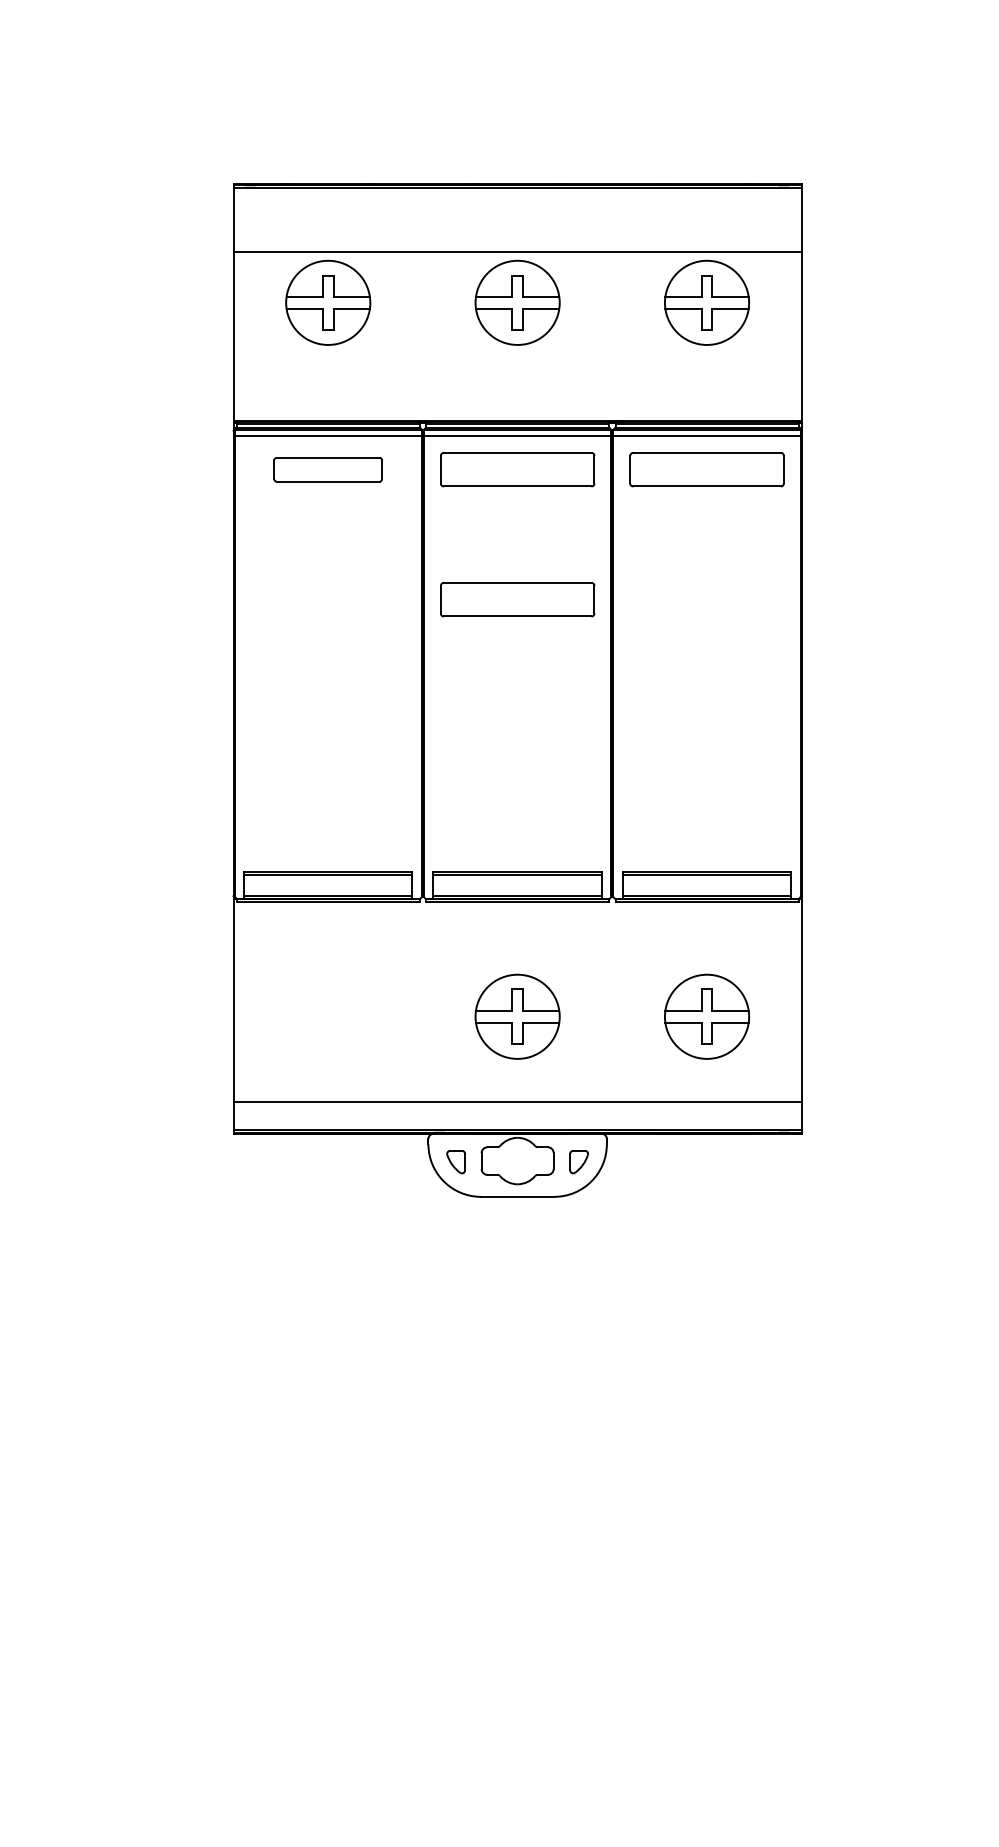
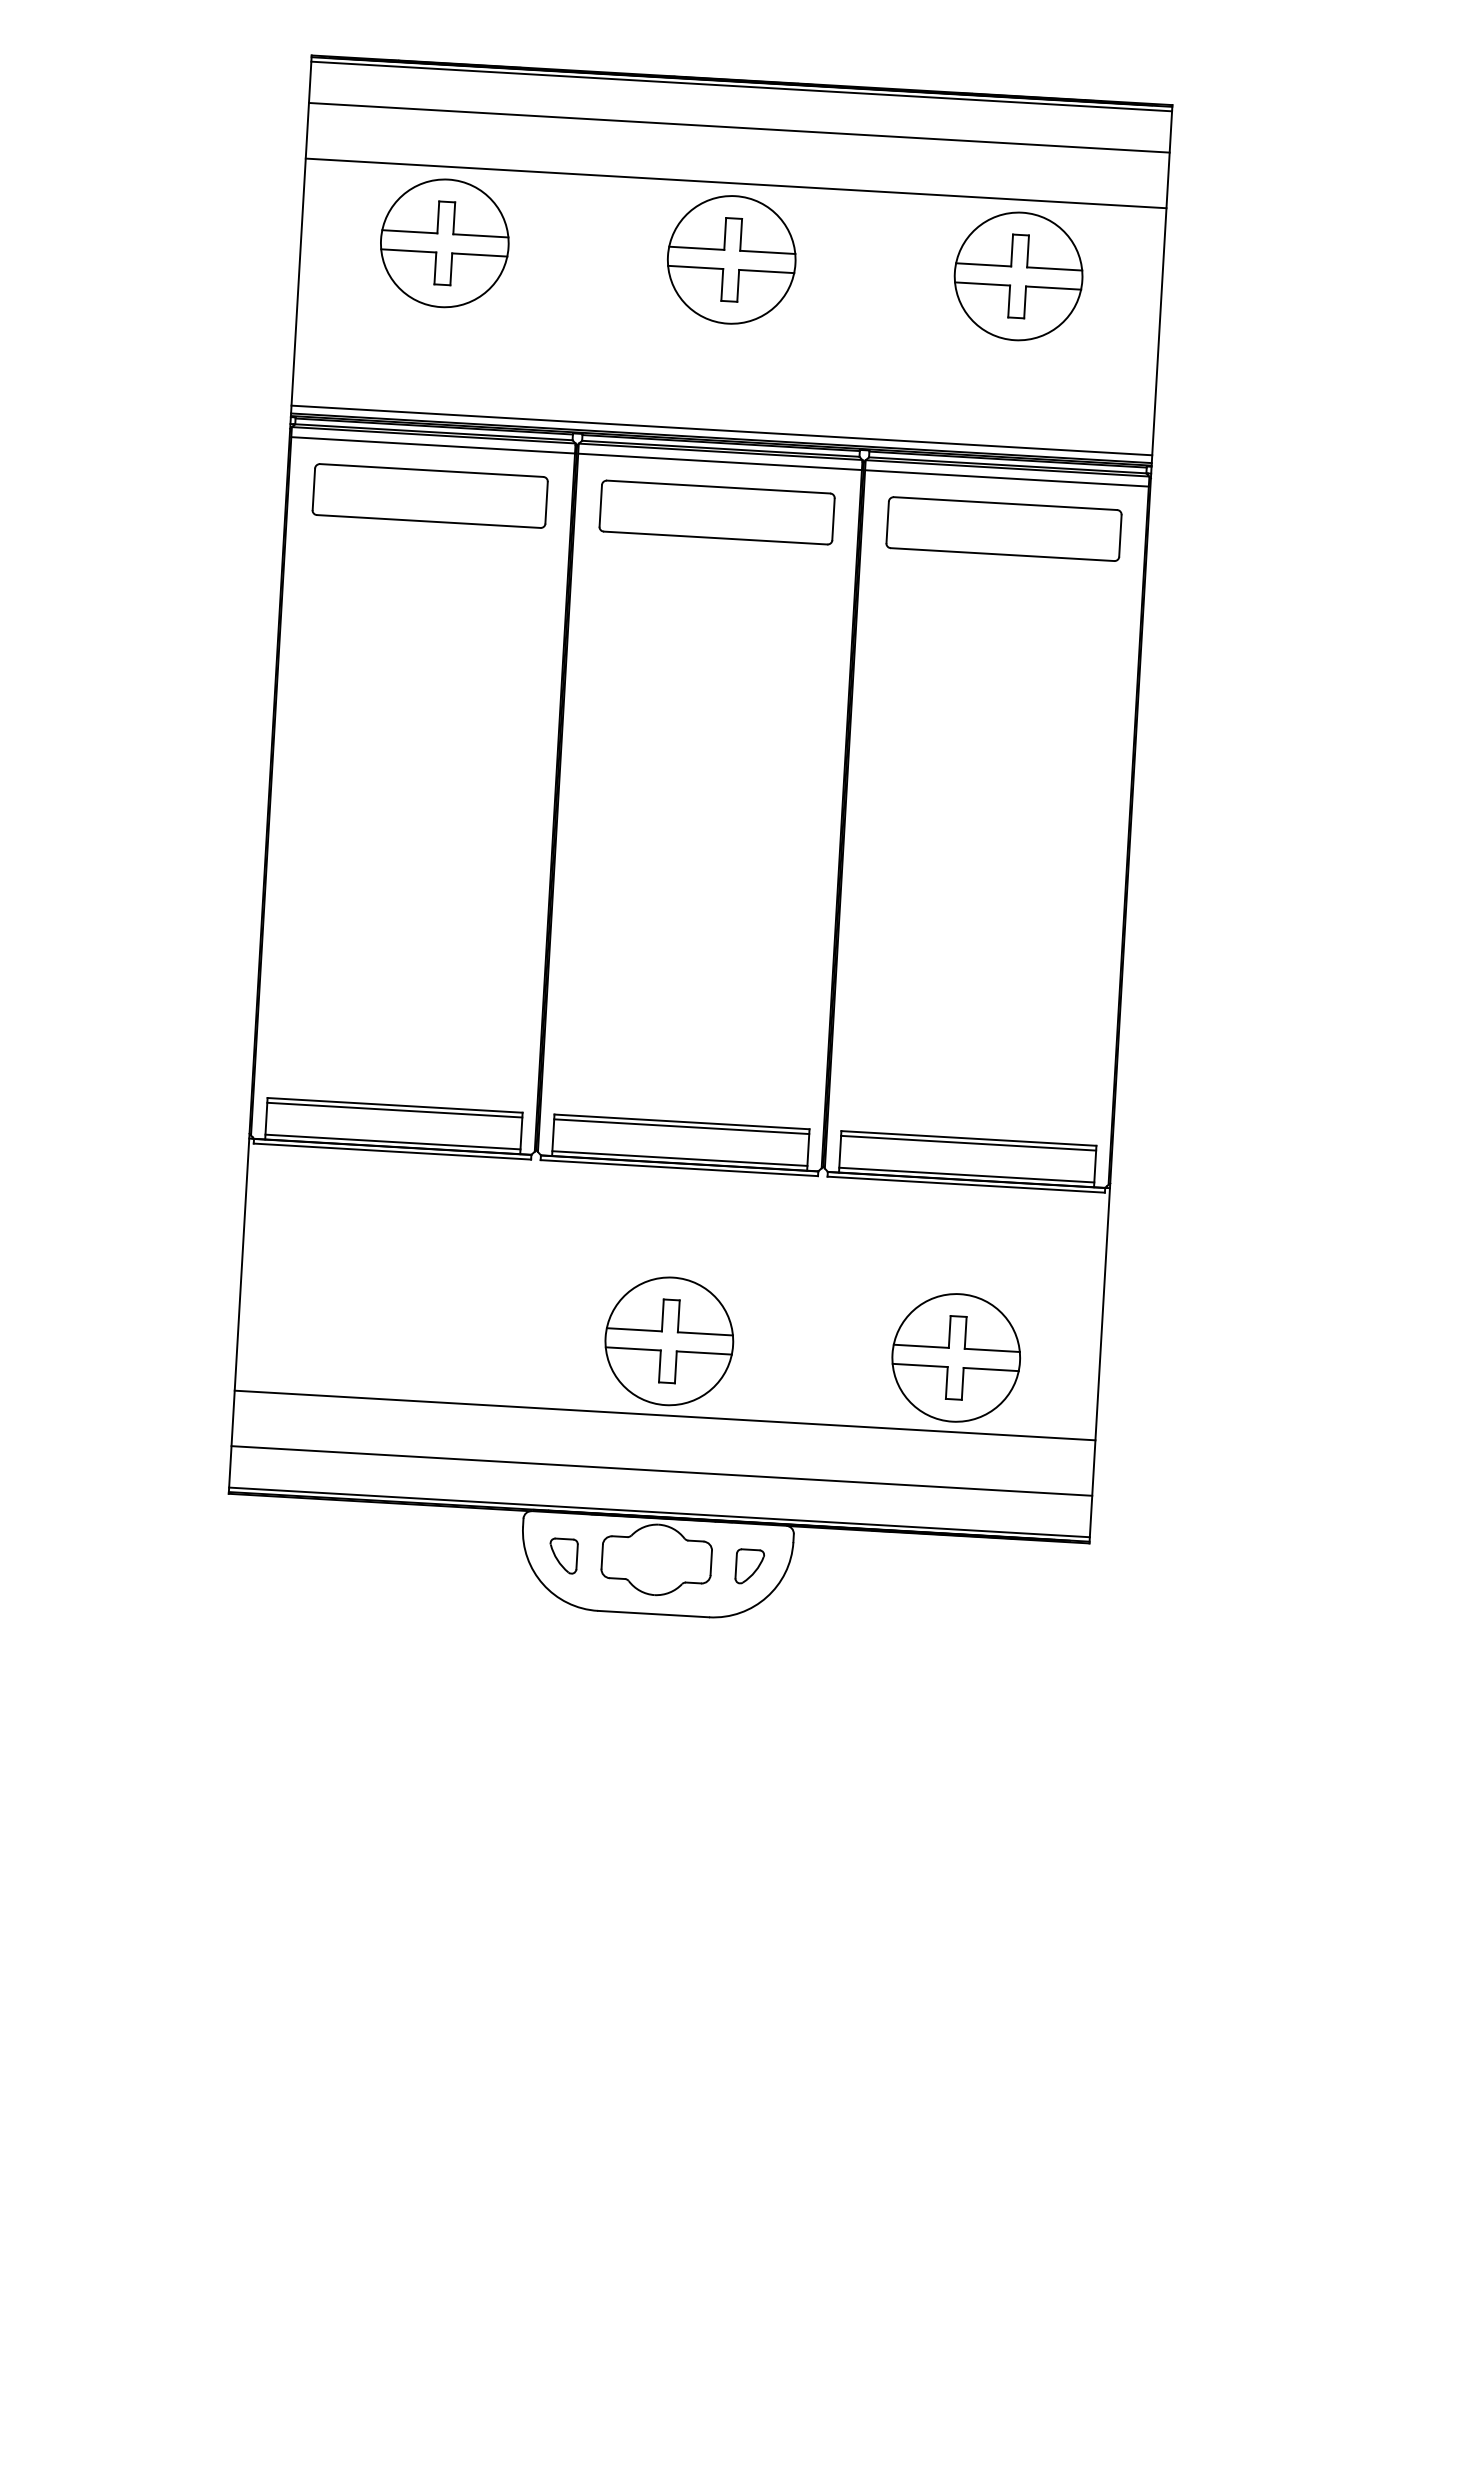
line: (517, 215) -> (739, 127), added
line: (517, 415) -> (721, 430), added
part: (327, 469) -> (429, 495), size x1.43
part: (517, 599) -> (705, 709), removed
line: (517, 1065) -> (664, 1415), added

